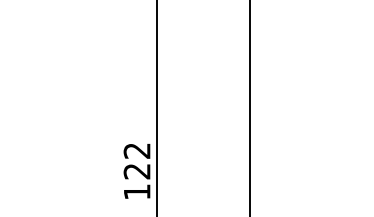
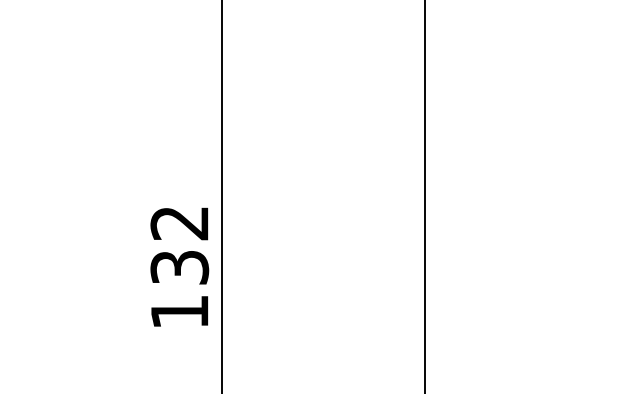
text: (136, 171) -> (178, 267), 122 -> 132

